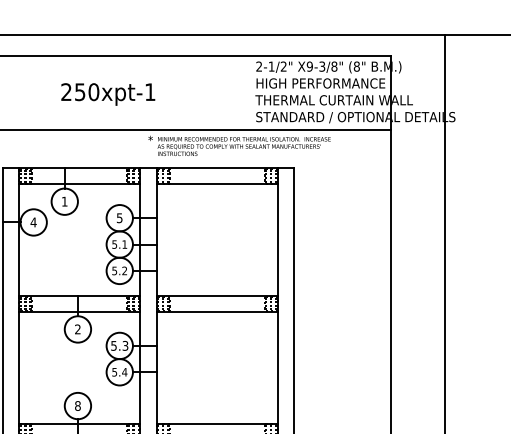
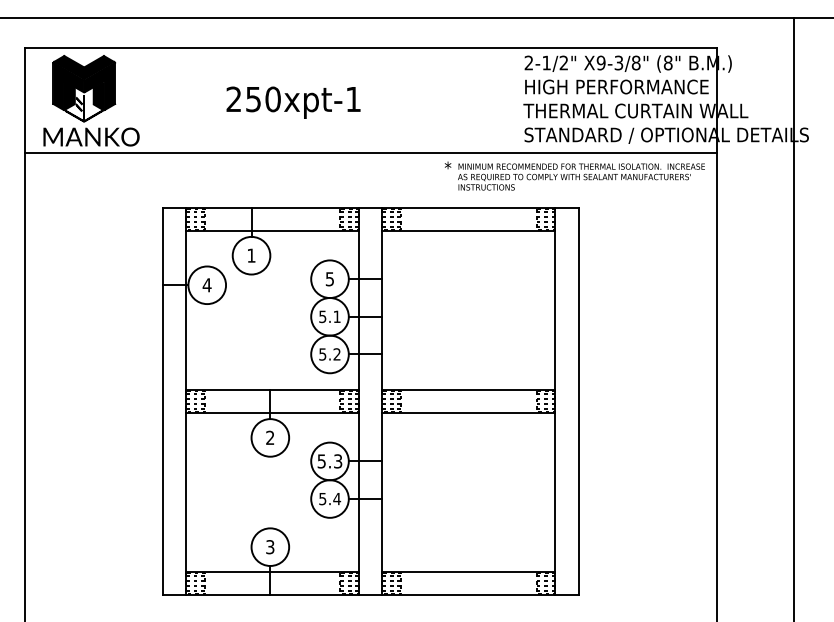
text: (108, 94) -> (293, 102), moved
text: (239, 145) -> (574, 175), moved
text: (78, 406) -> (270, 547), 8 -> 3

